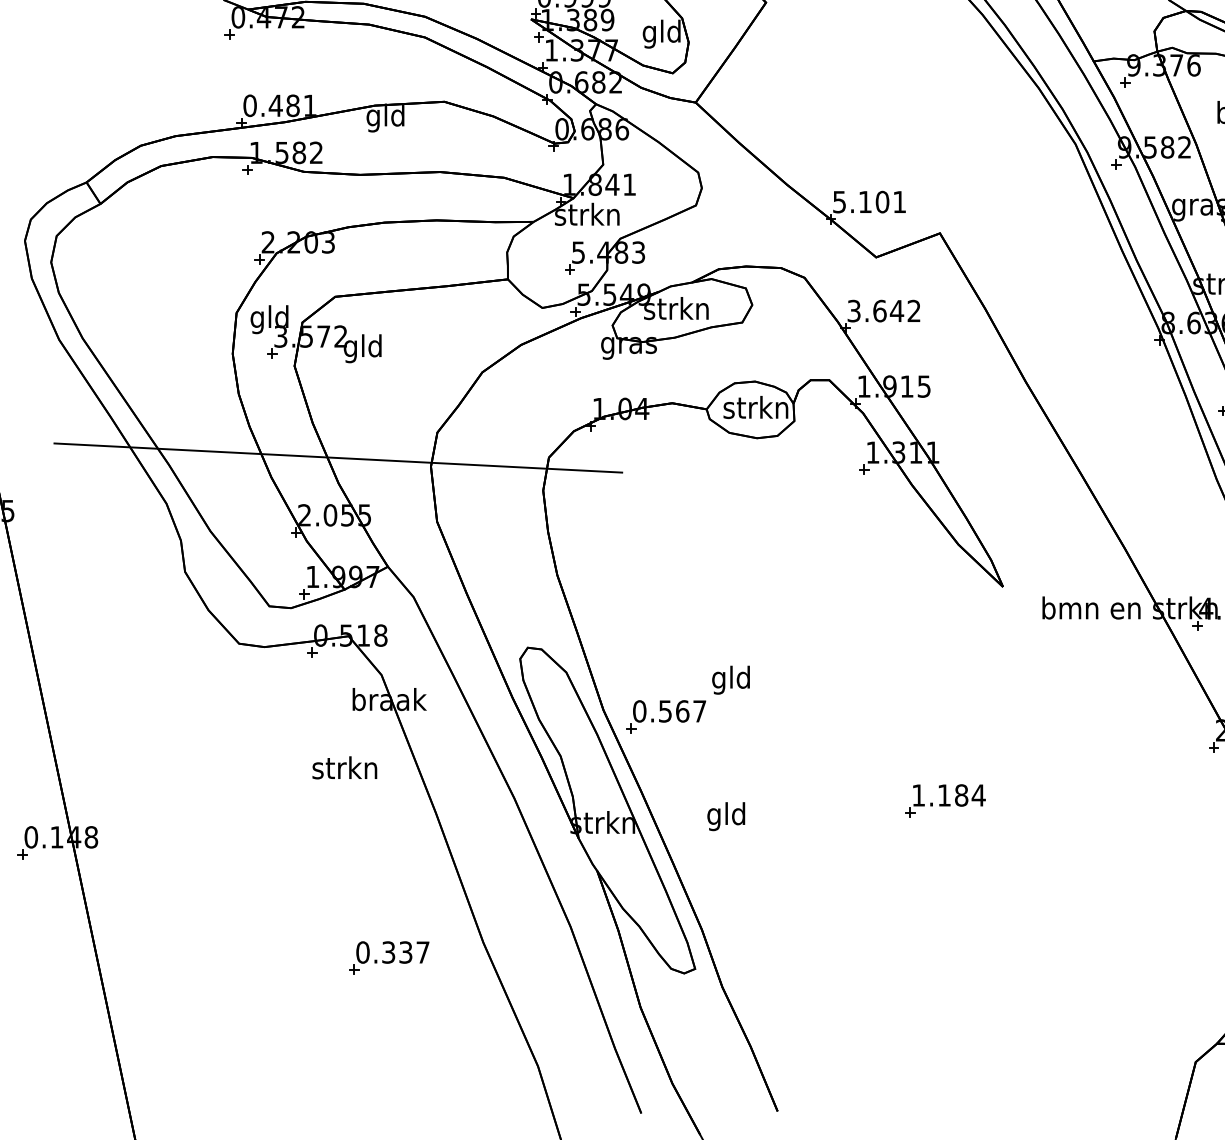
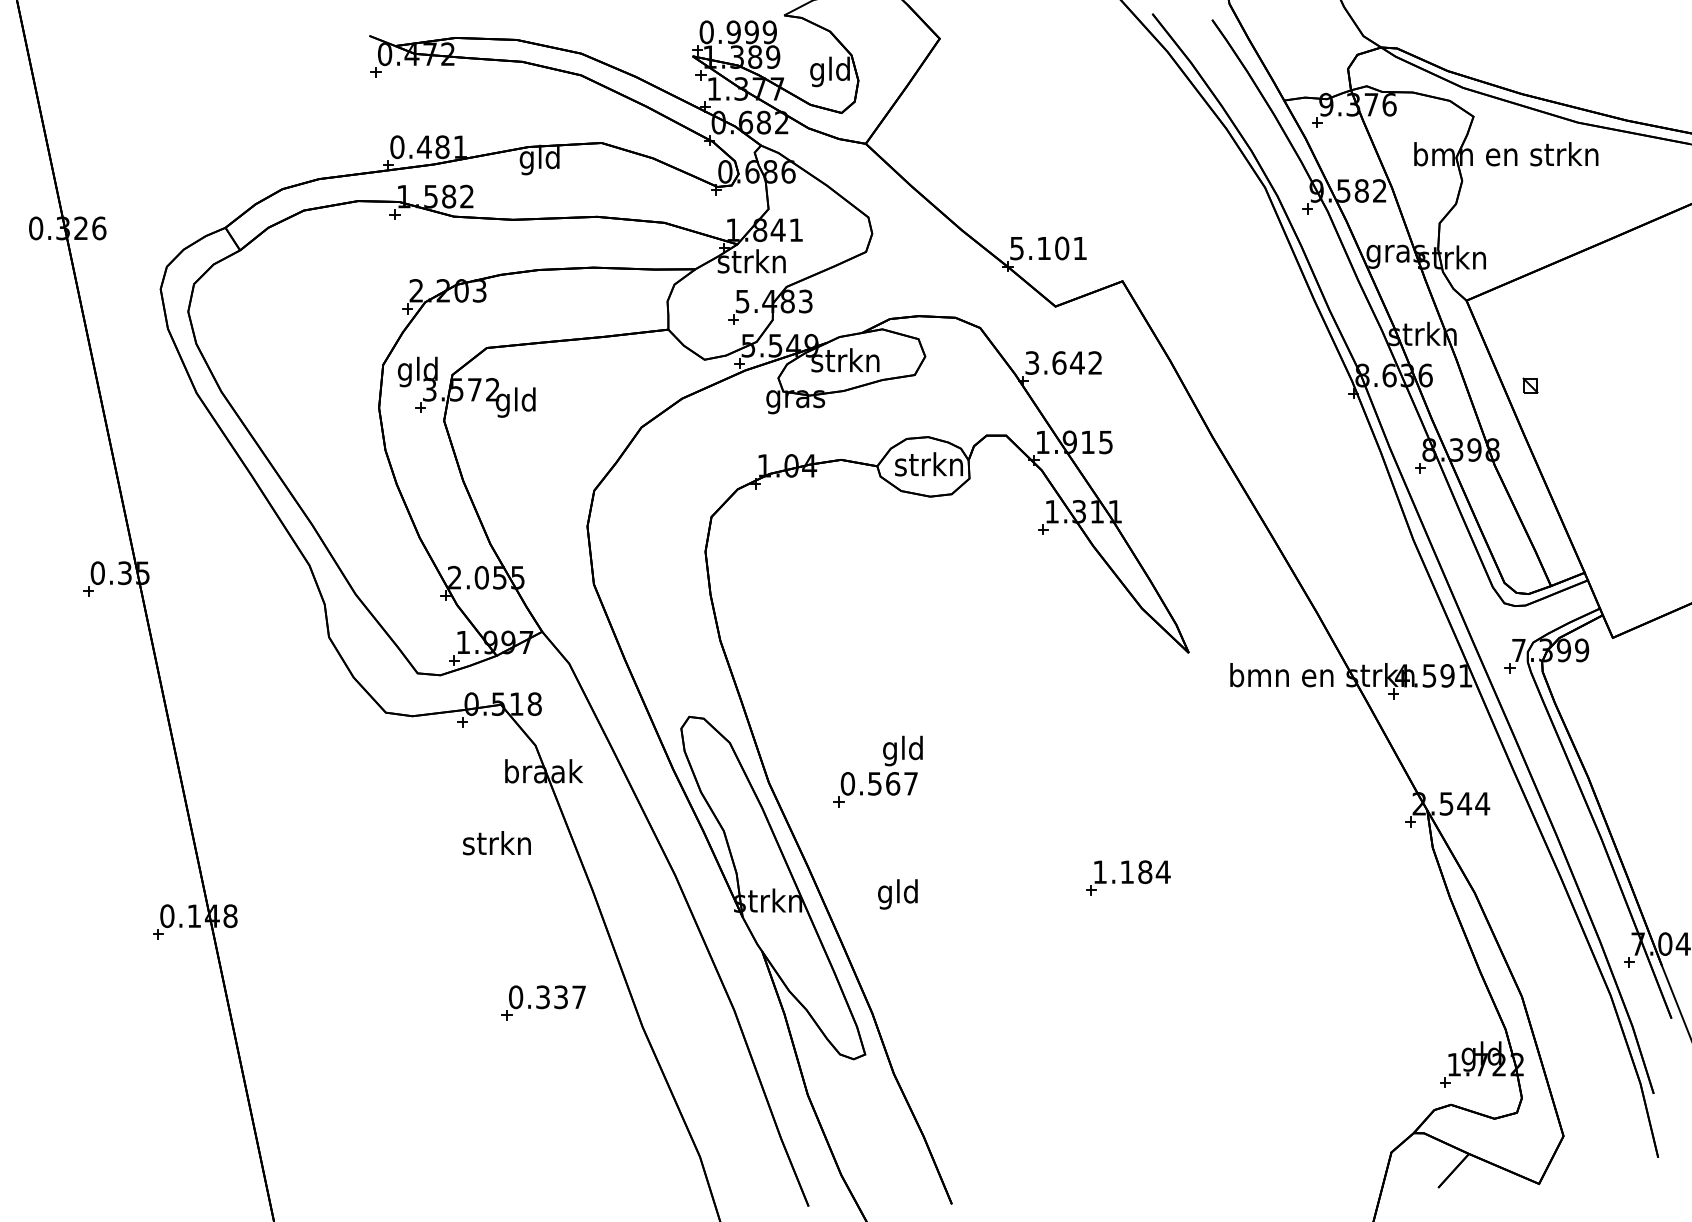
line: (337, 458) -> (489, 517), removed
part: (665, 716) -> (875, 789), moved
part: (389, 957) -> (543, 1002), moved

